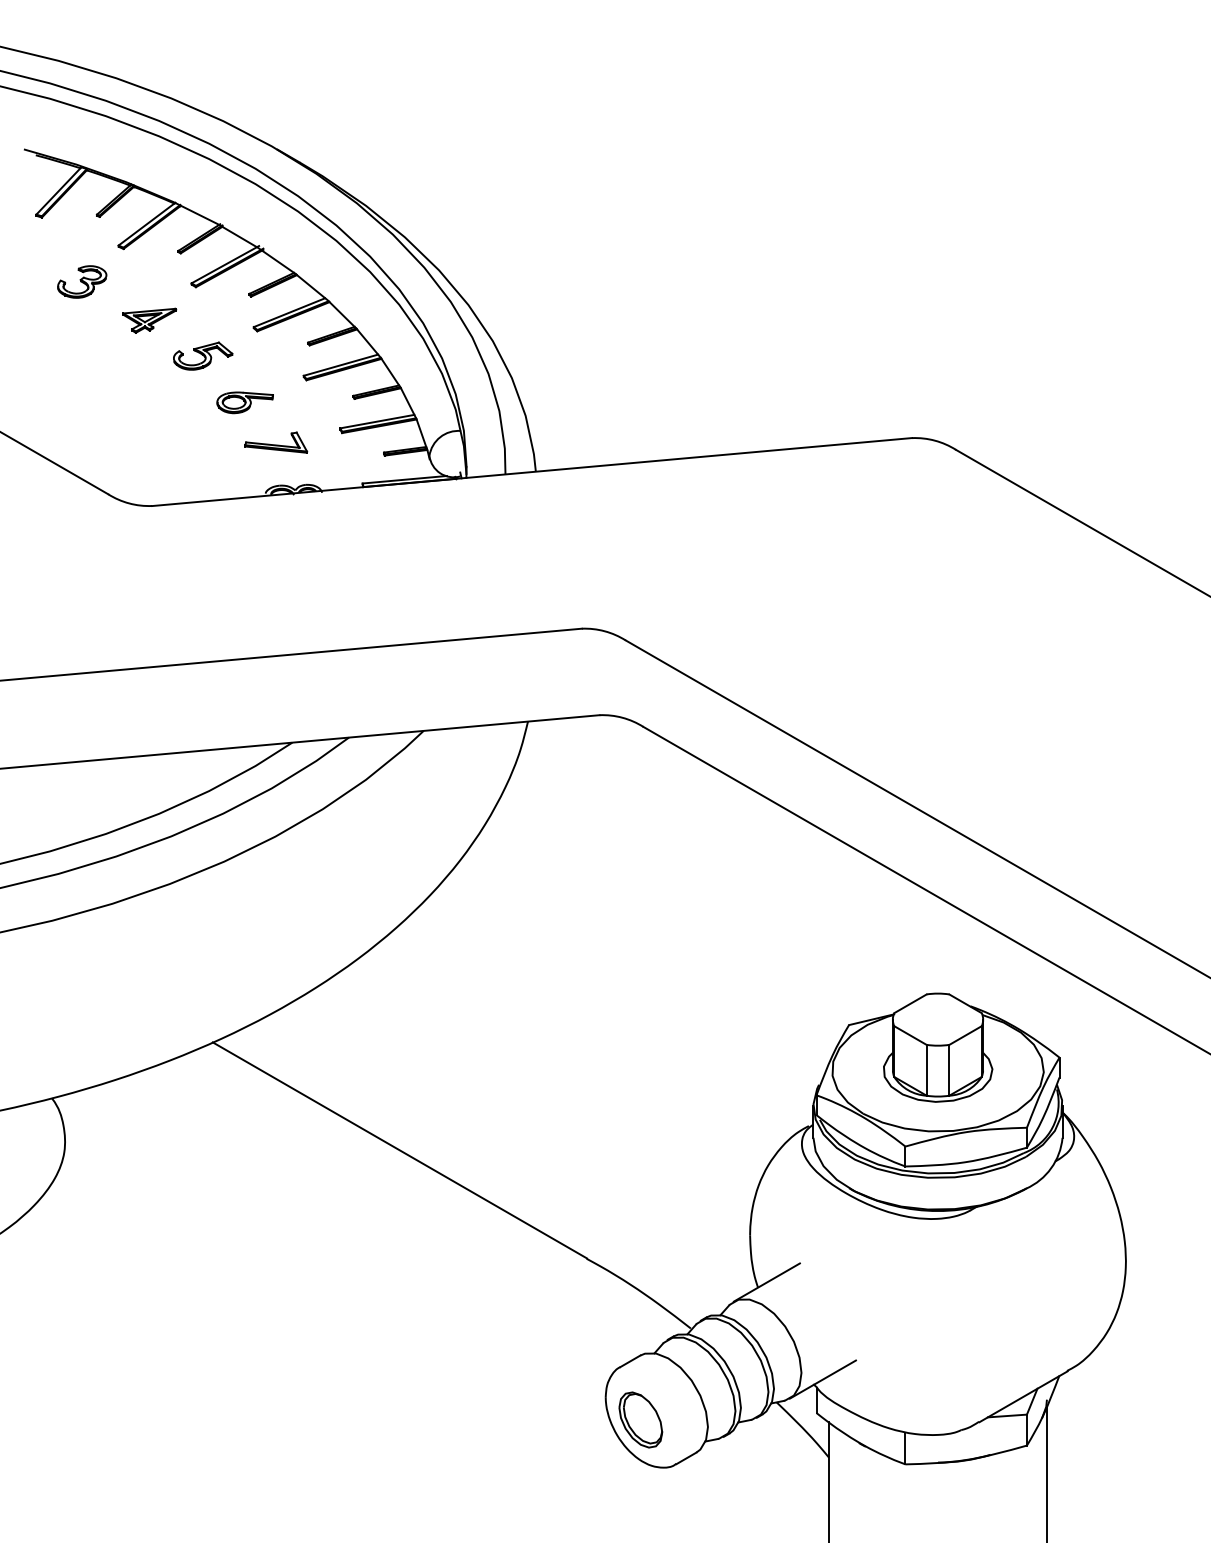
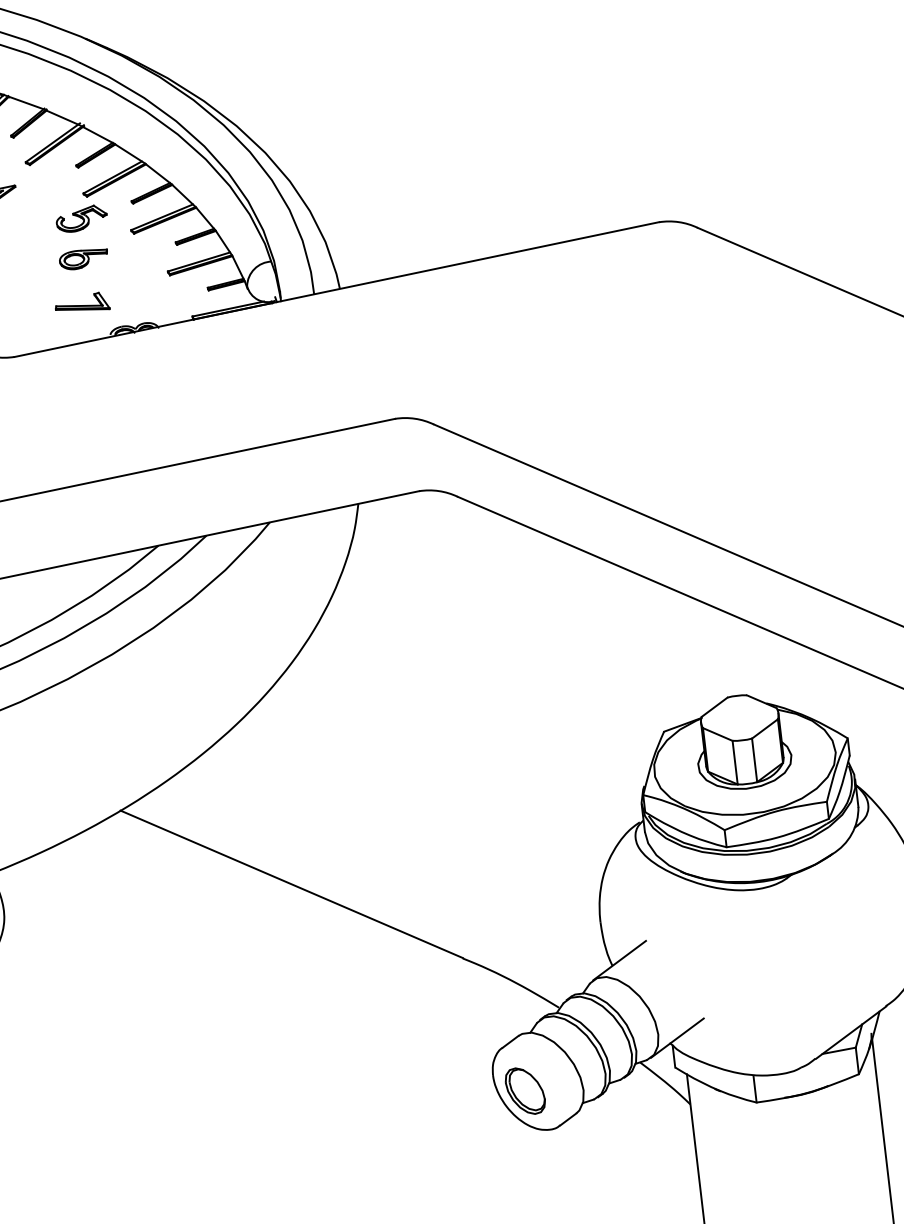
part: (203, 355) -> (81, 218), moved
part: (276, 442) -> (82, 303), moved

